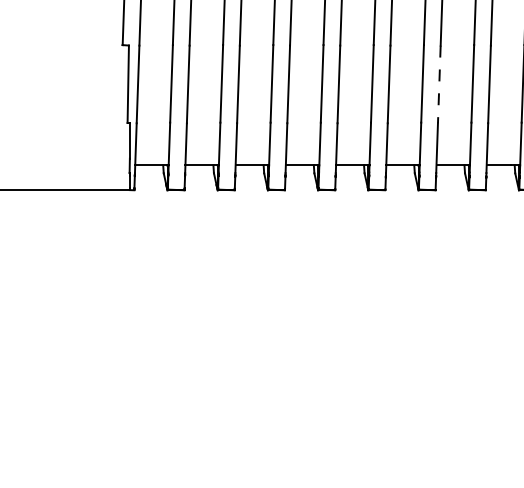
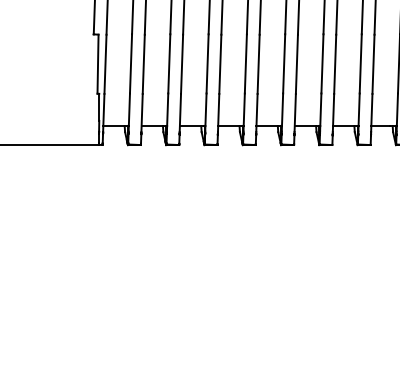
line: (439, 84) -> (335, 64), dashed -> solid

